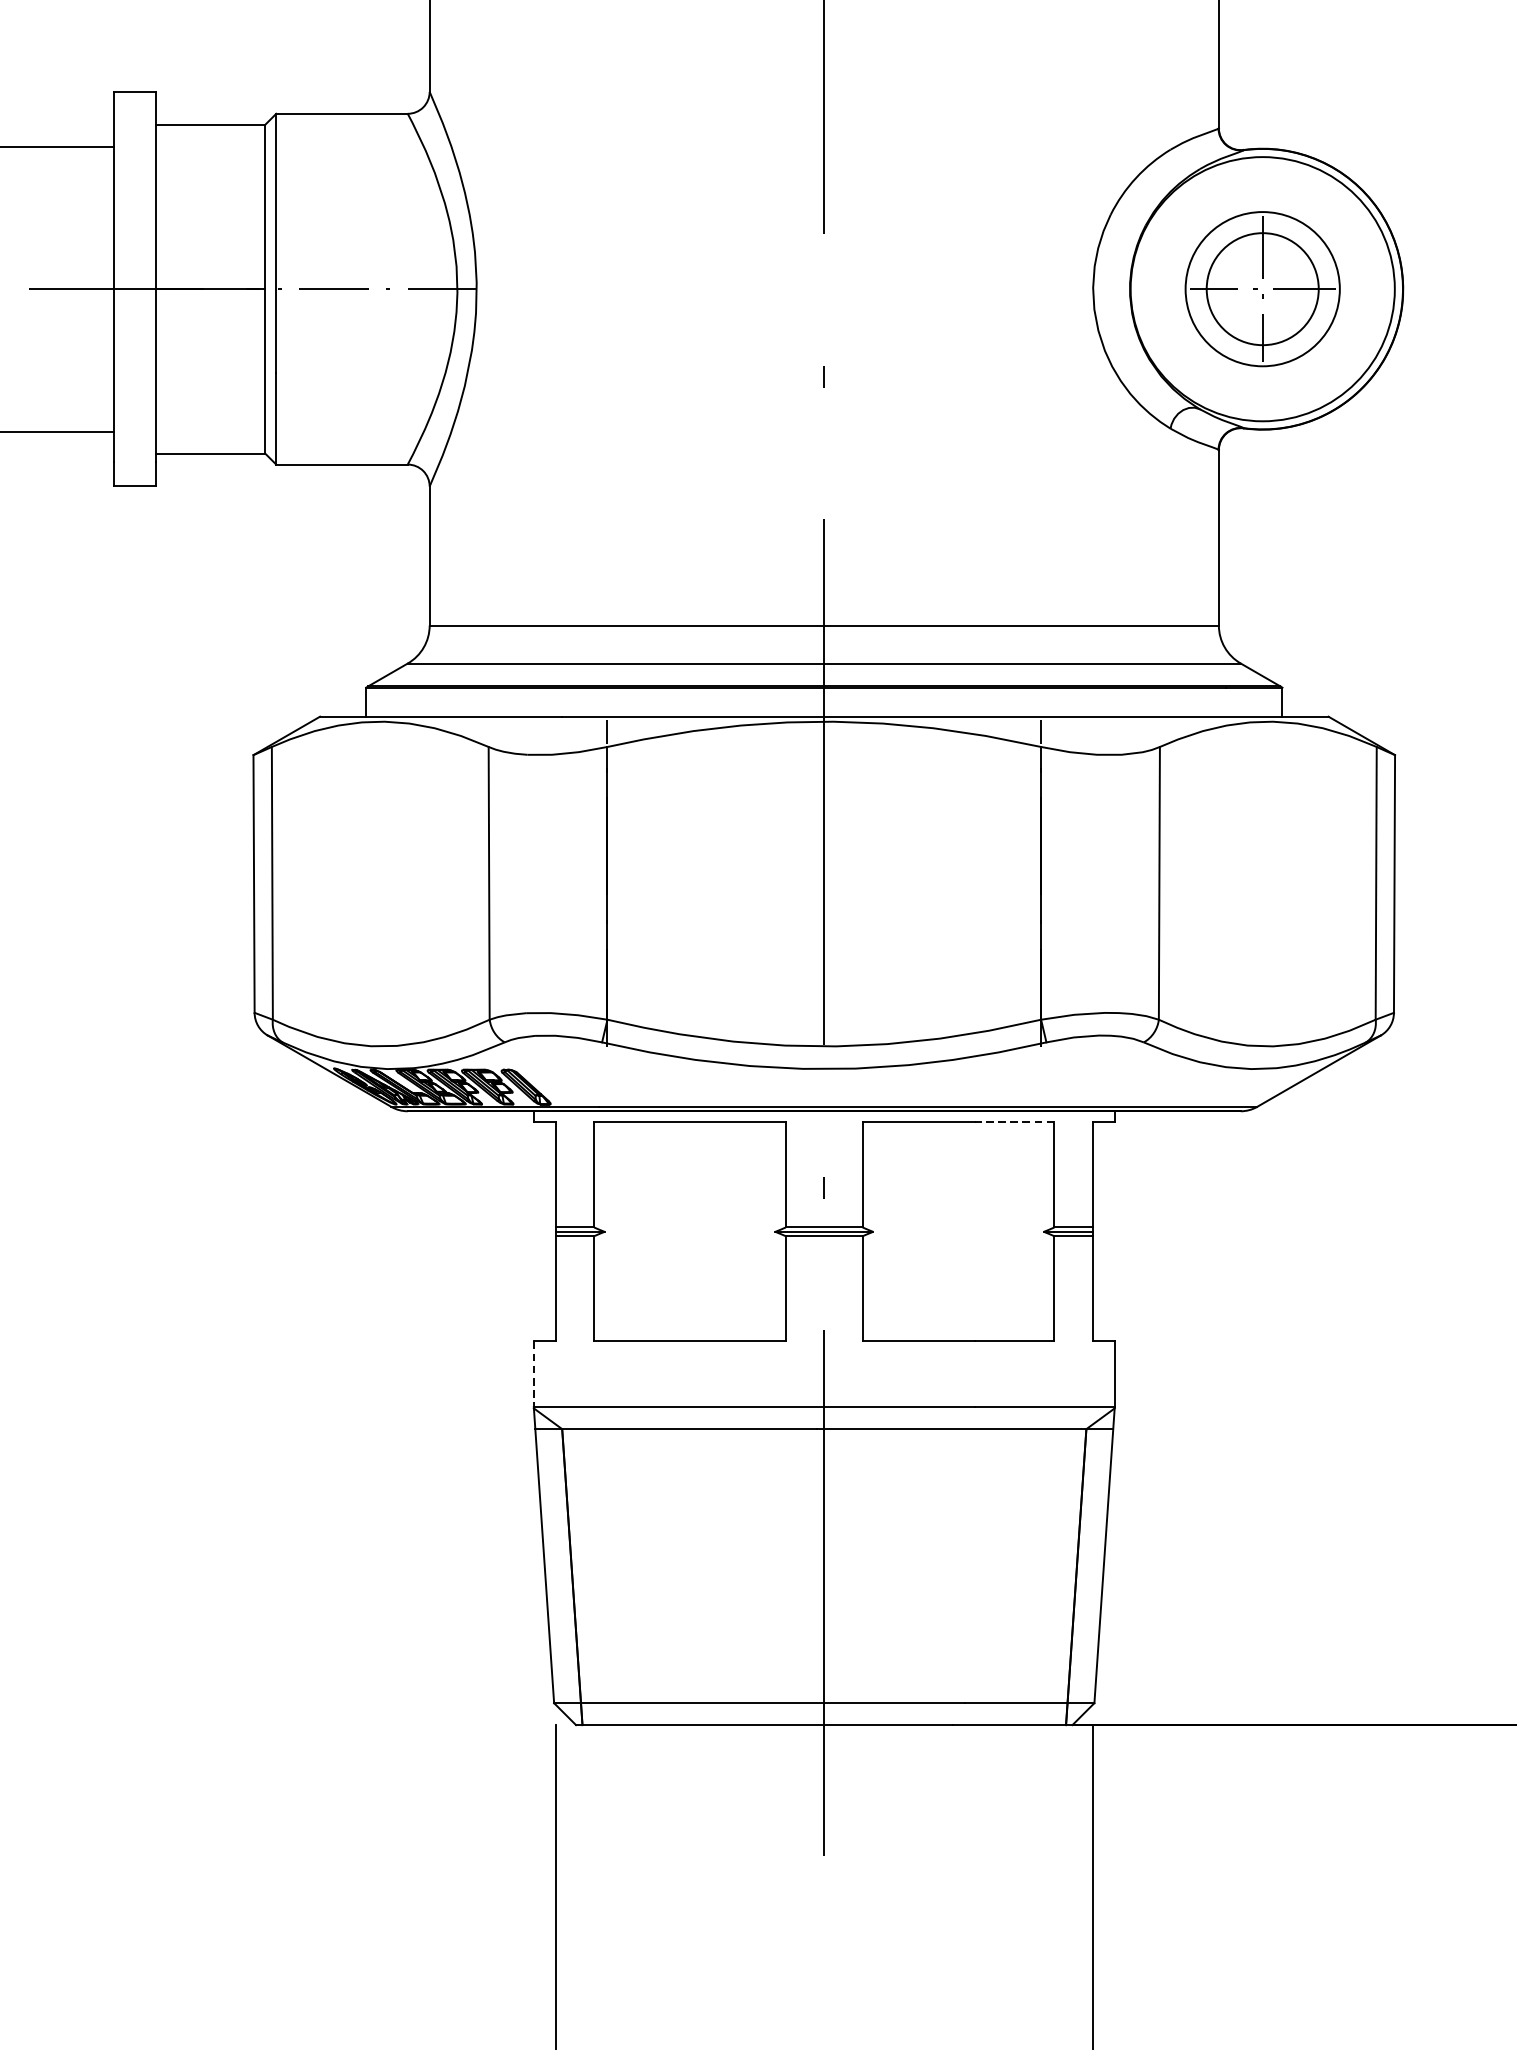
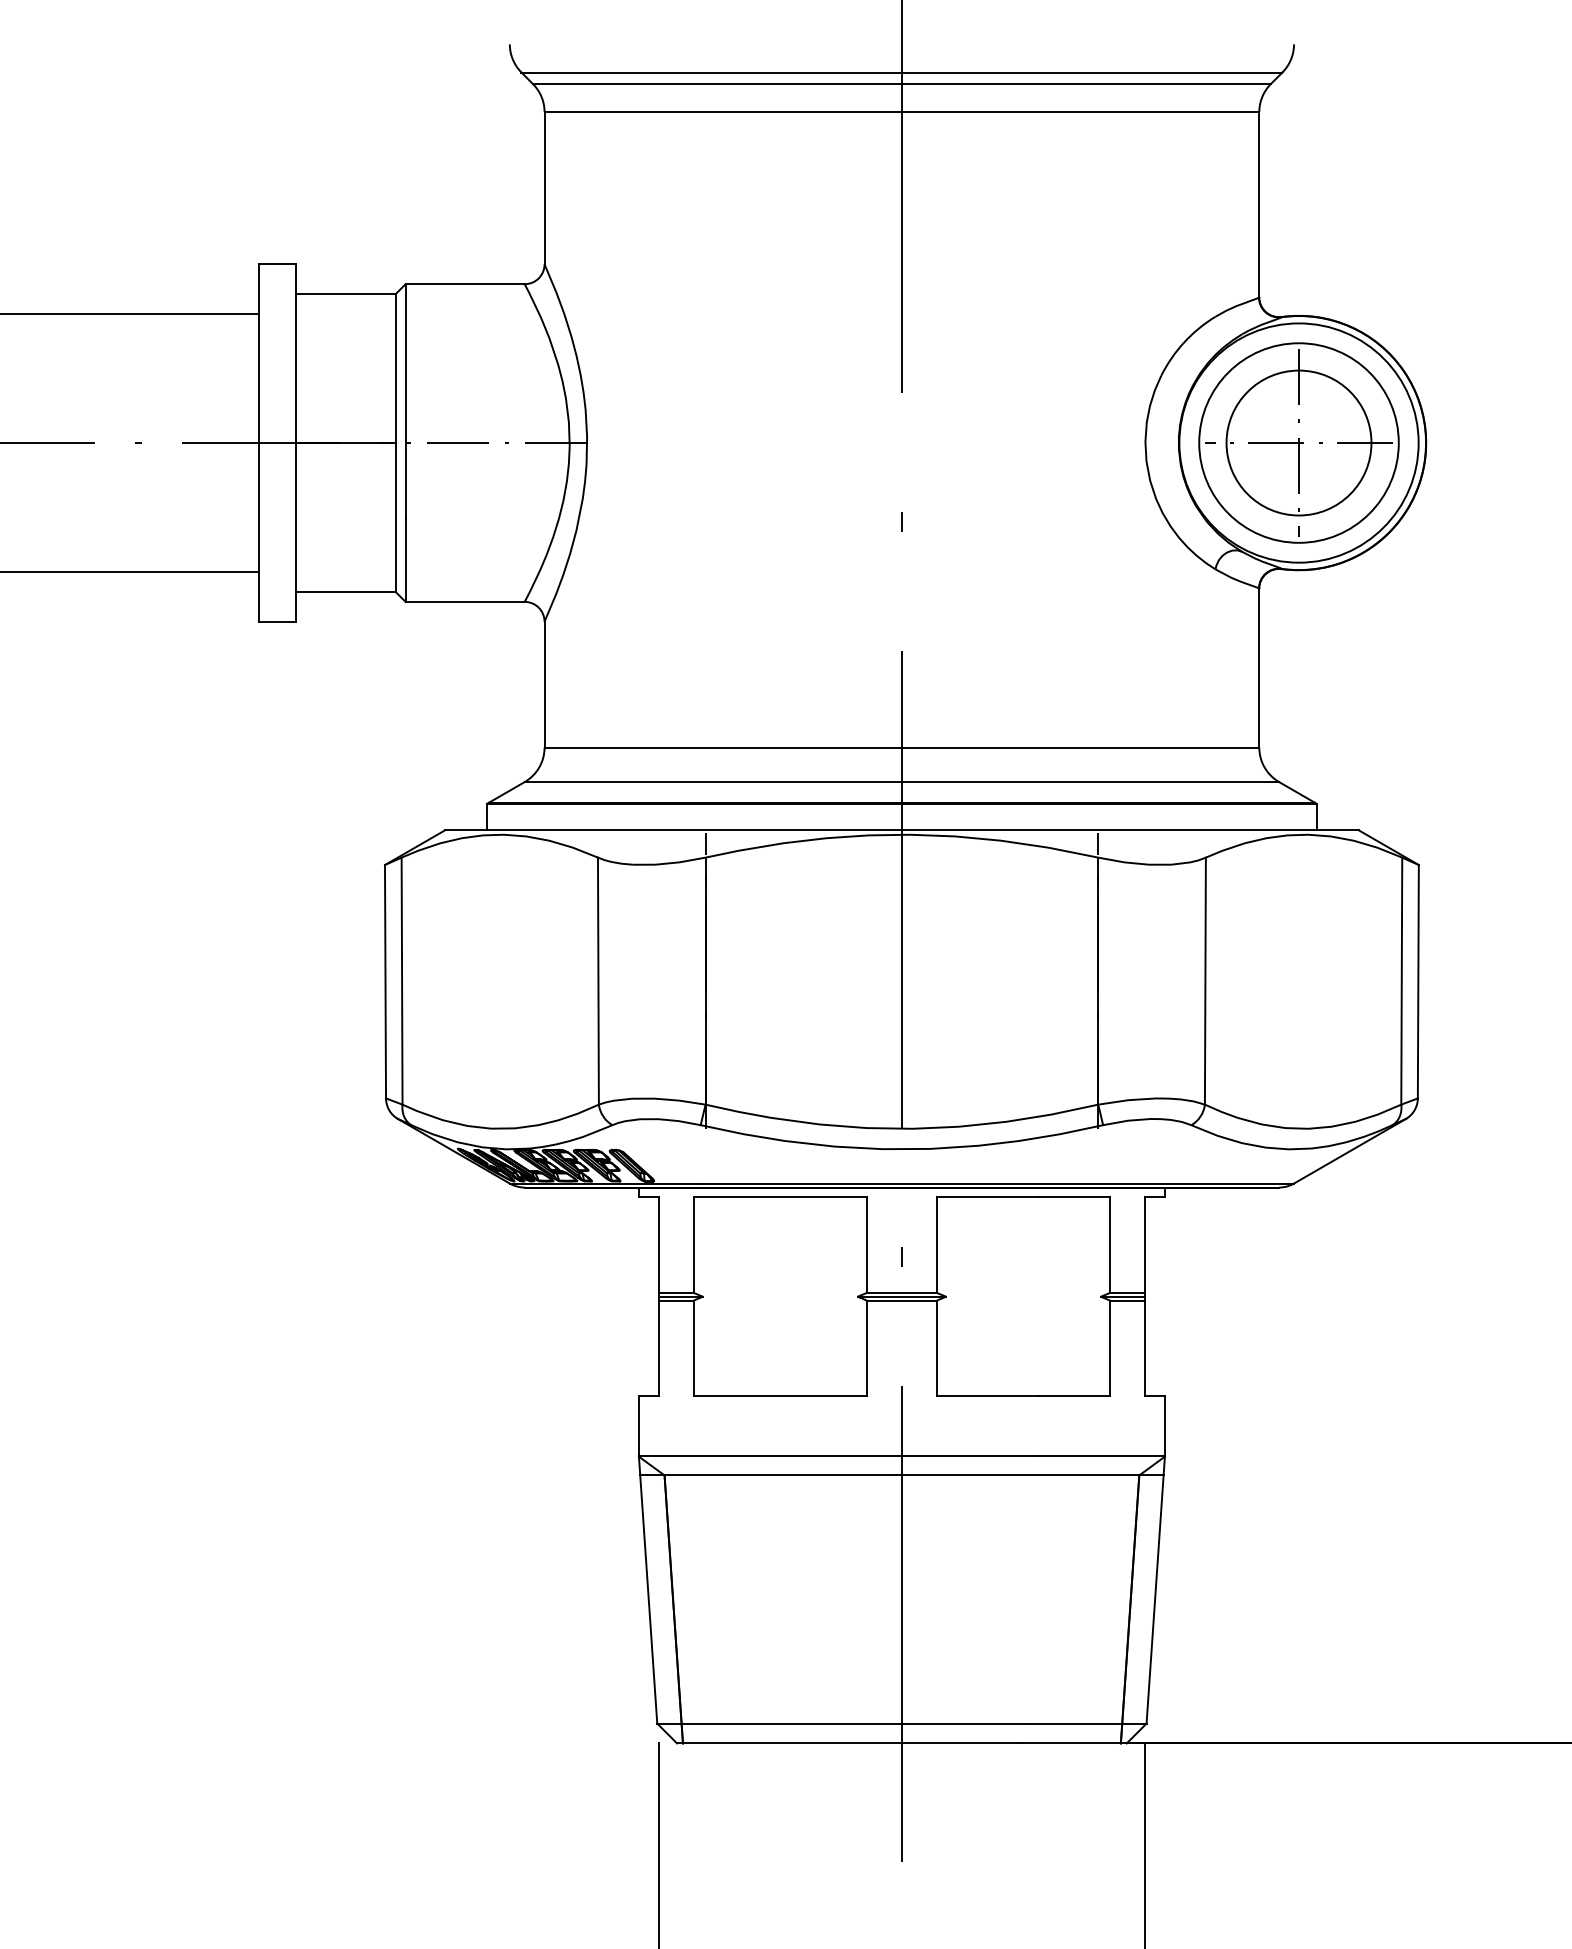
part: (1262, 288) -> (1298, 442), size x1.43
line: (1014, 1122) -> (1074, 1197), dashed -> solid
line: (533, 1374) -> (638, 1425), dashed -> solid

